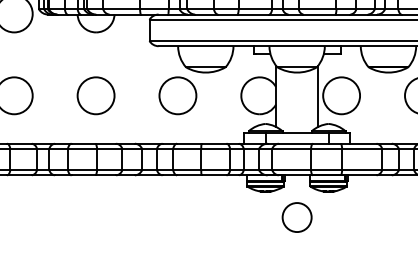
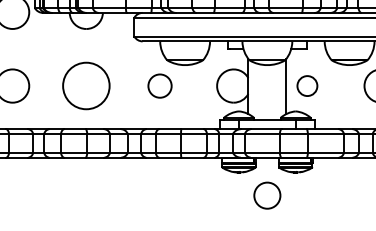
circle: (95, 95) -> (85, 85), size x1.4
circle: (177, 95) -> (159, 85), size x0.7
circle: (341, 95) -> (307, 85), size x0.6

